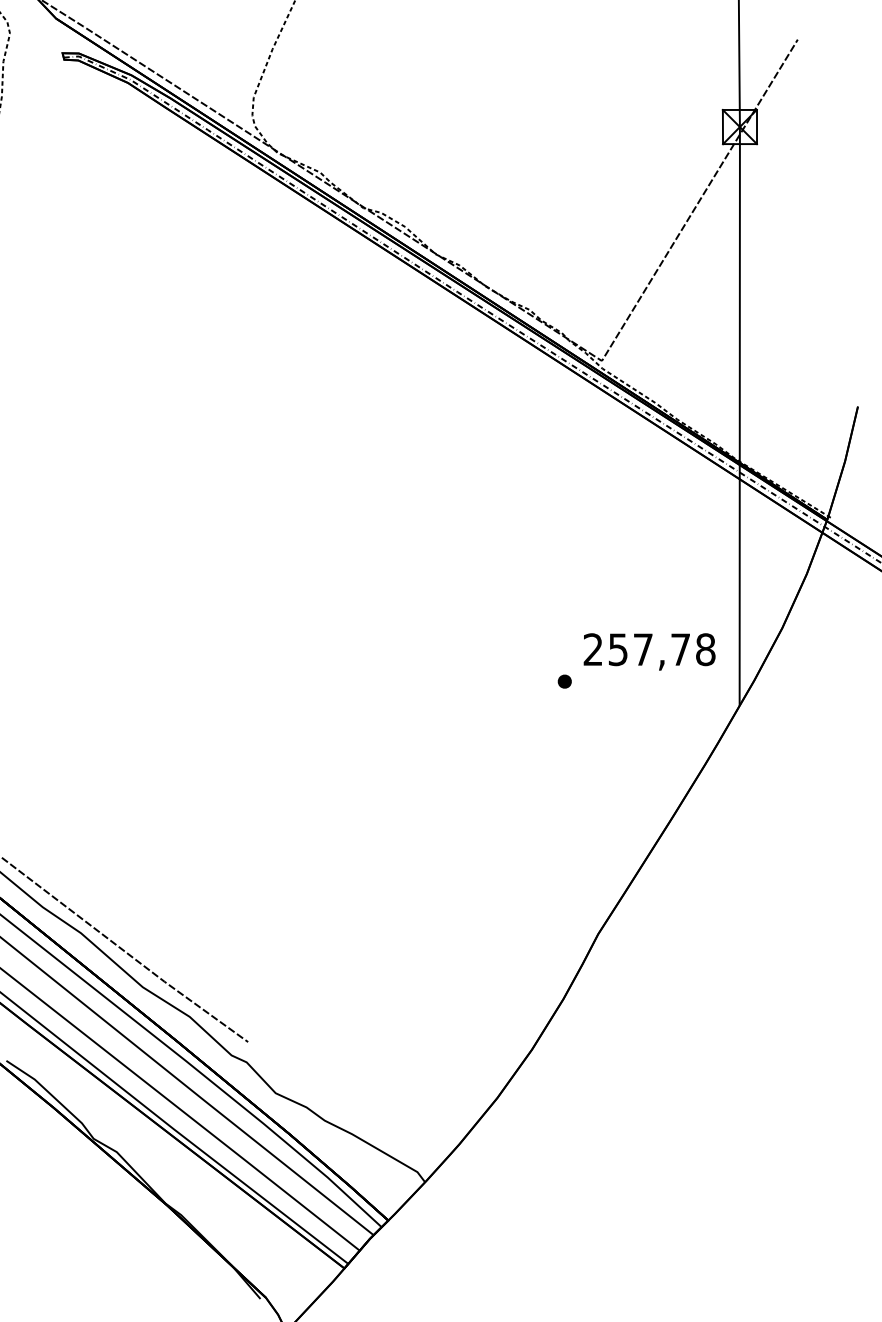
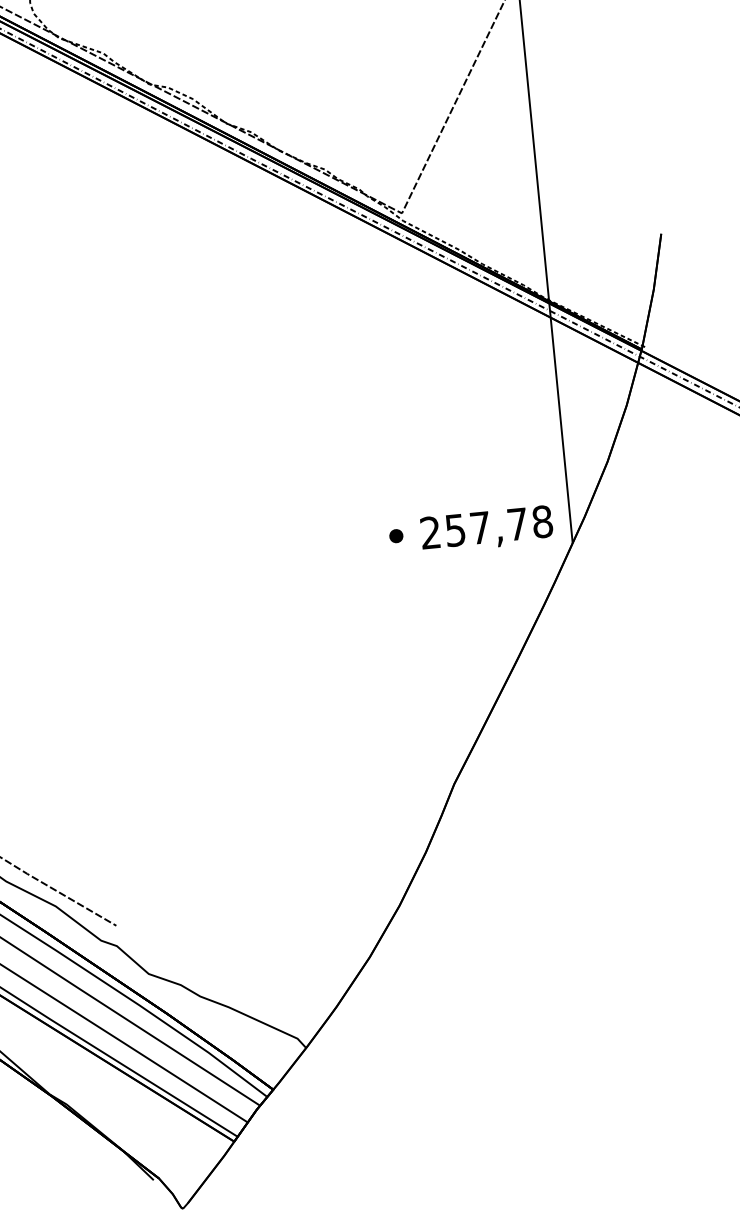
text: (649, 651) -> (486, 529), moved

